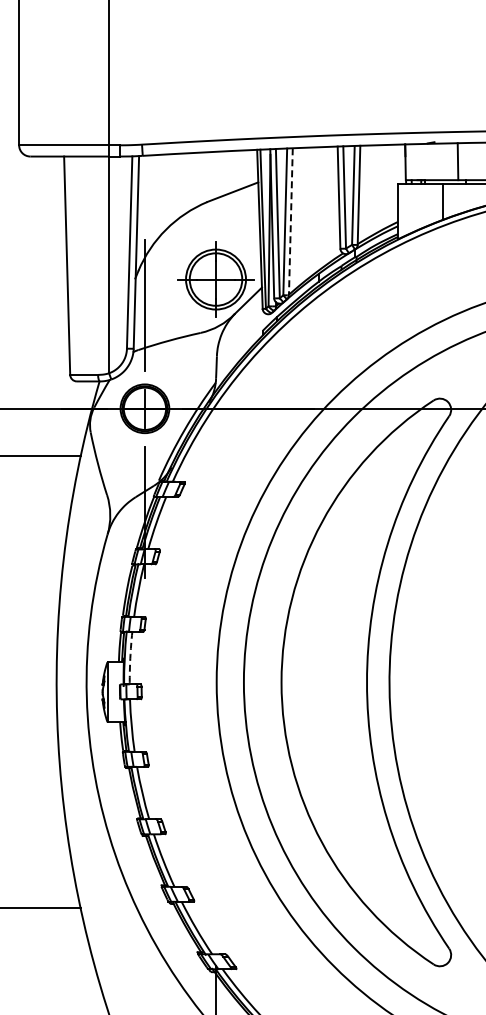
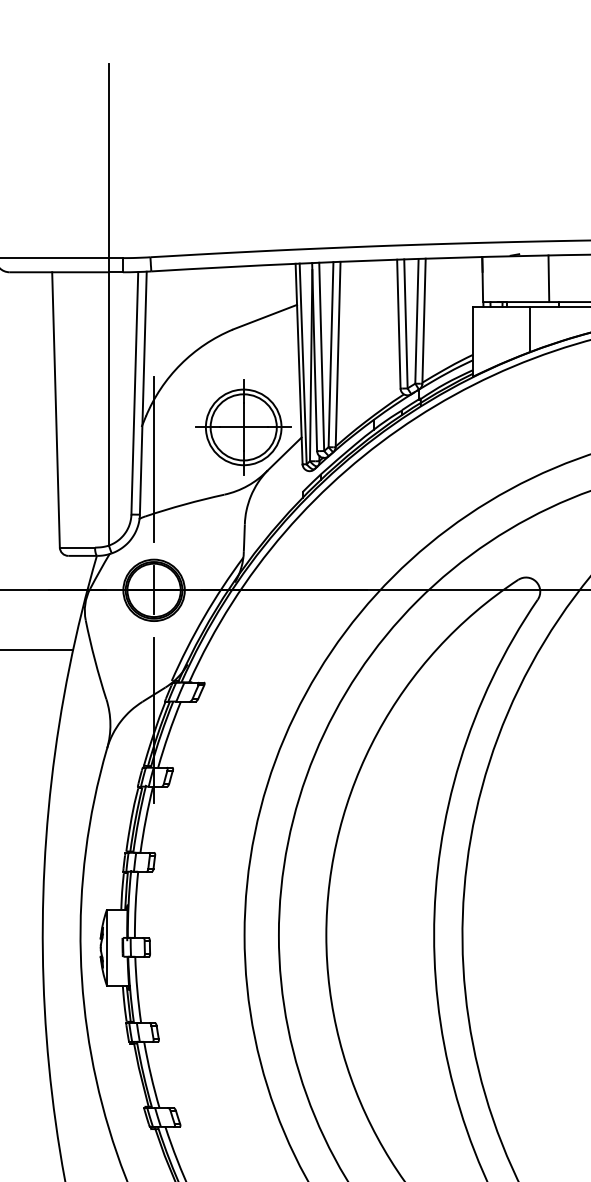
line: (290, 222) -> (337, 355), dashed -> solid
arc: (130, 658) -> (135, 905), dashed -> solid

